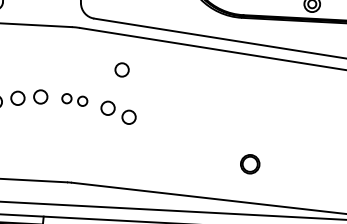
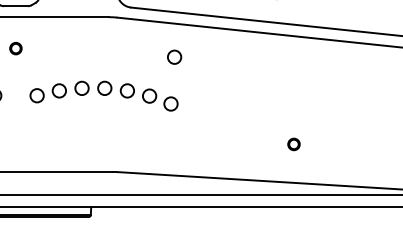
circle: (122, 69) -> (174, 56), moved
part: (74, 99) -> (115, 89), size x1.43
part: (249, 164) -> (293, 144), size x0.62

